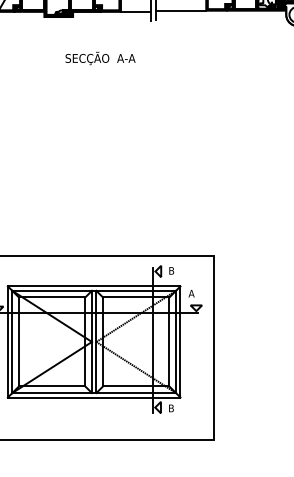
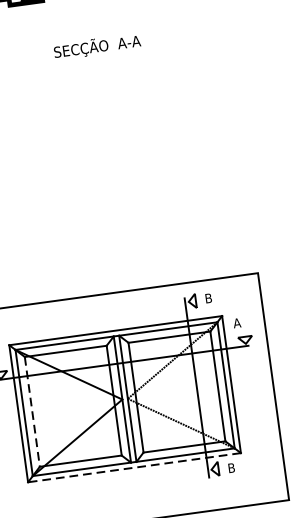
text: (100, 58) -> (97, 46), moved
line: (18, 342) -> (31, 412), solid -> dashed
line: (93, 397) -> (133, 467), solid -> dashed

